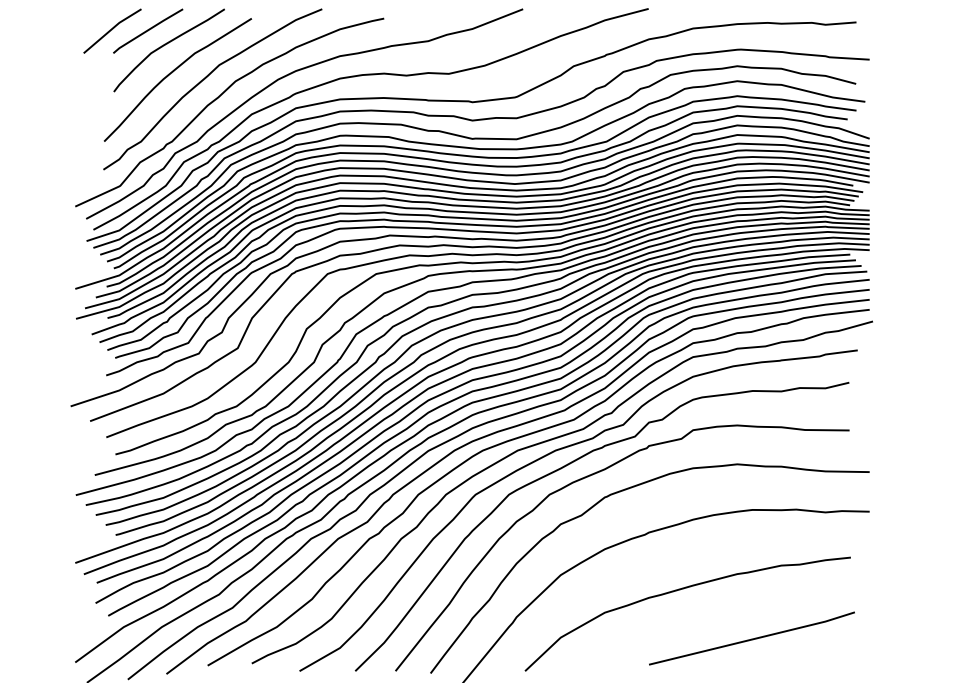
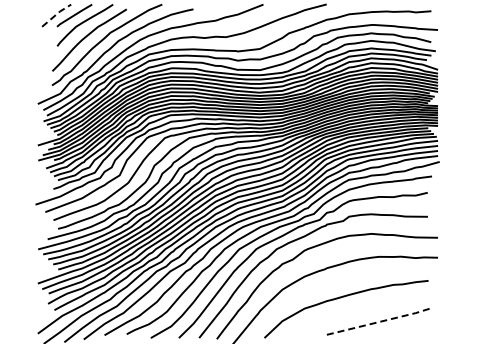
line: (114, 28) -> (57, 14), solid -> dashed
line: (755, 638) -> (380, 321), solid -> dashed

